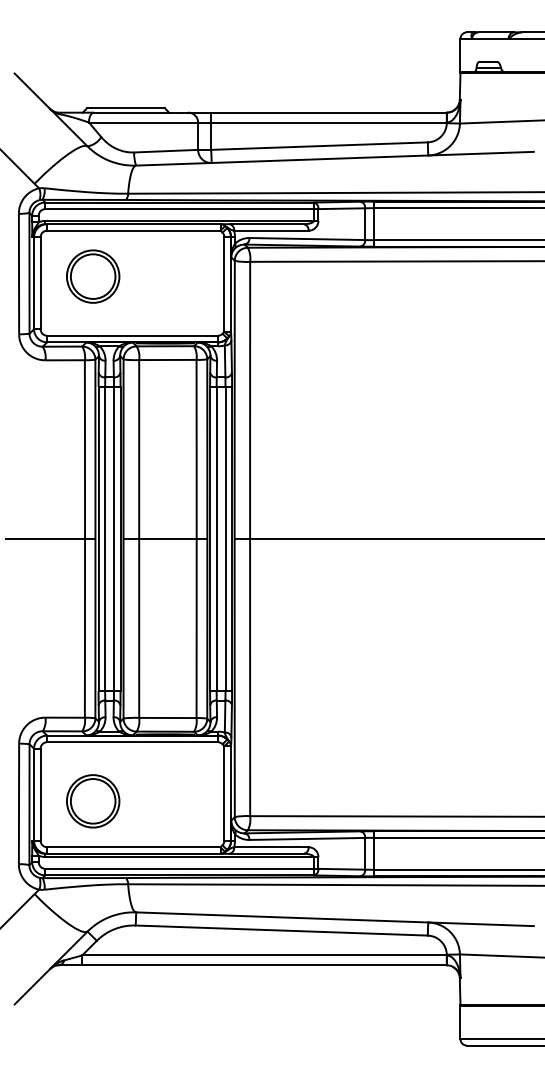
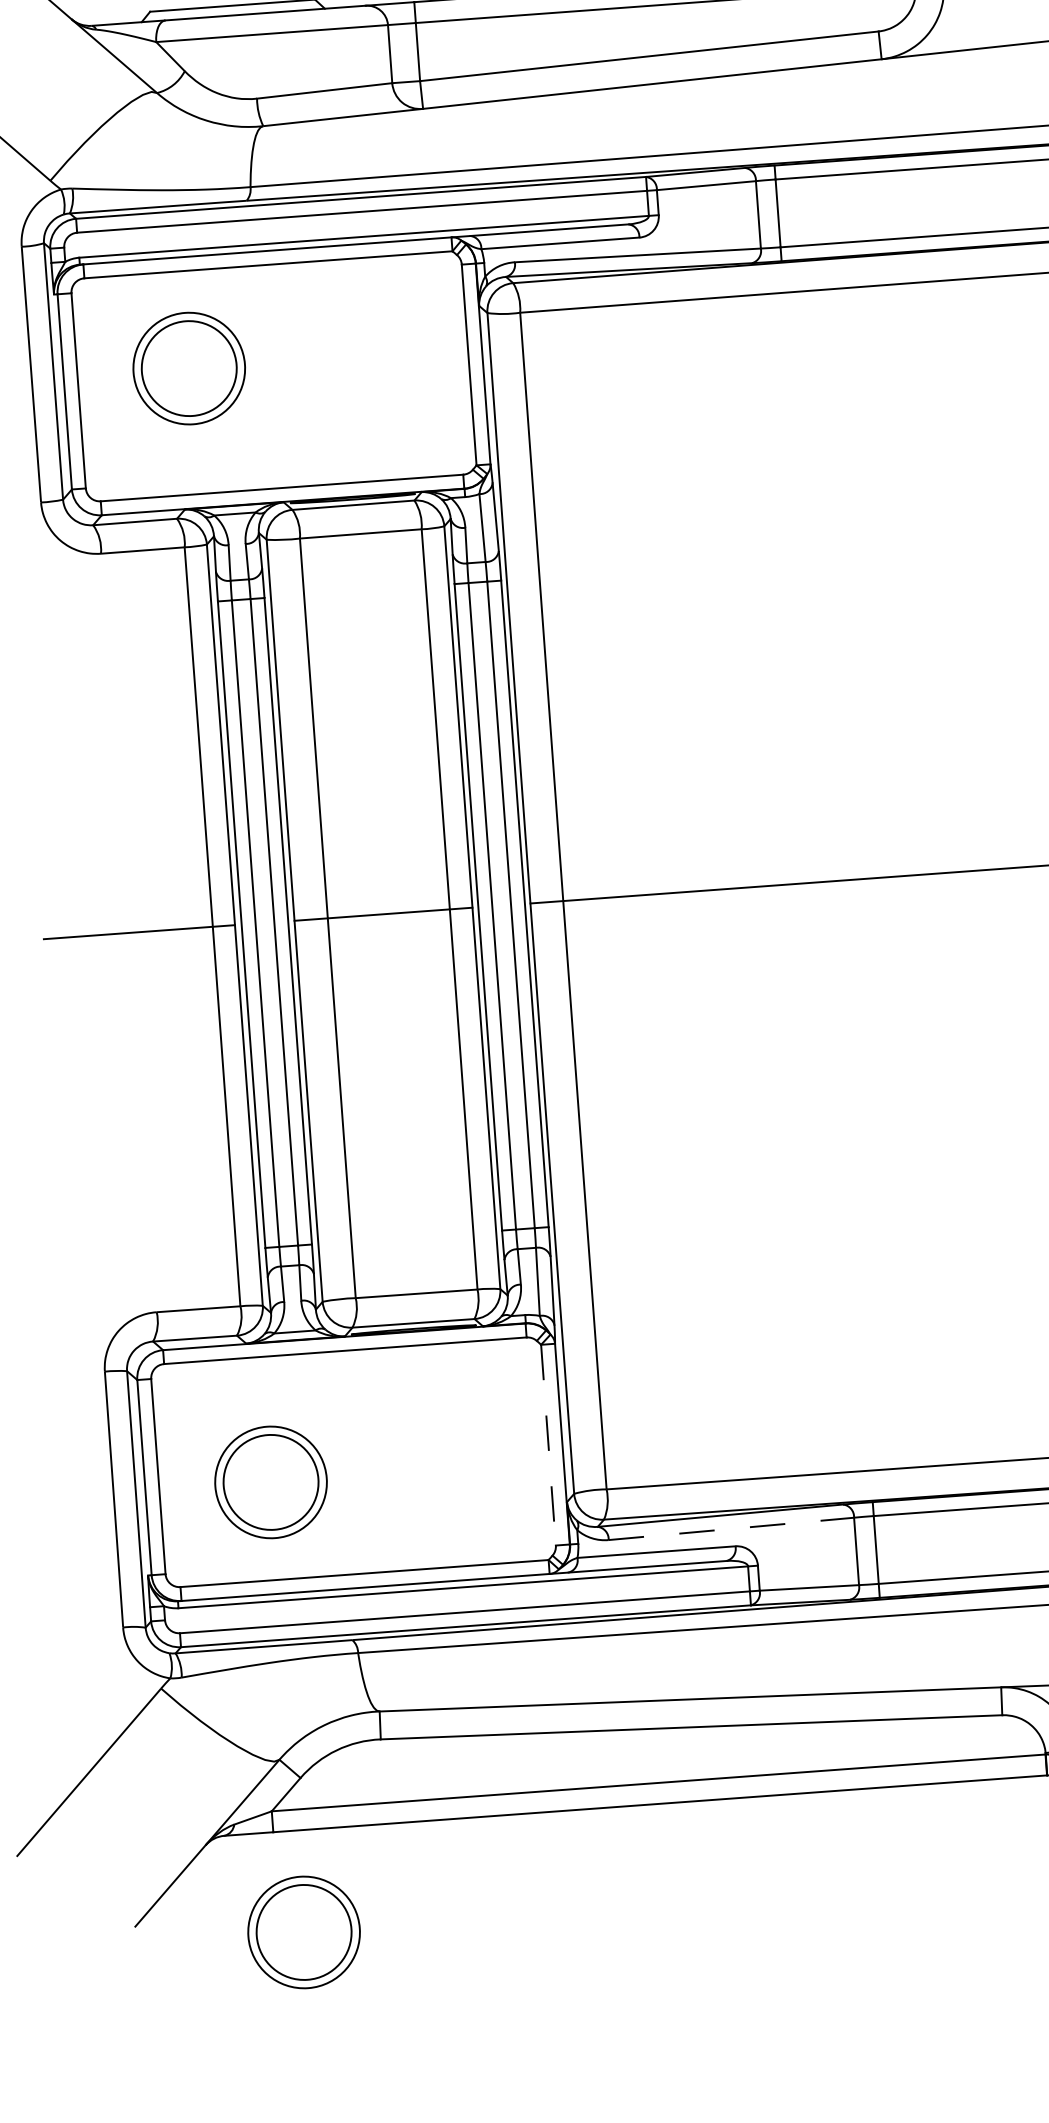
line: (224, 793) -> (548, 1445), solid -> dashed
line: (307, 838) -> (731, 1527), solid -> dashed
part: (93, 1013) -> (304, 1932), added

